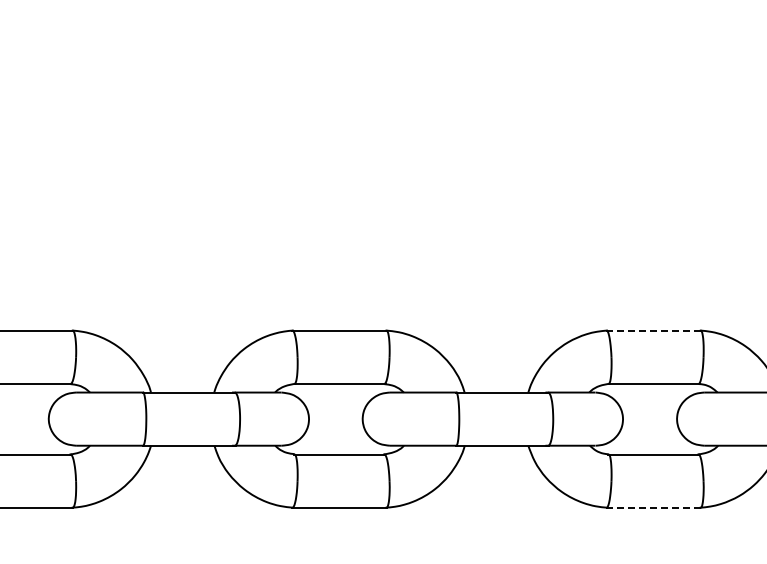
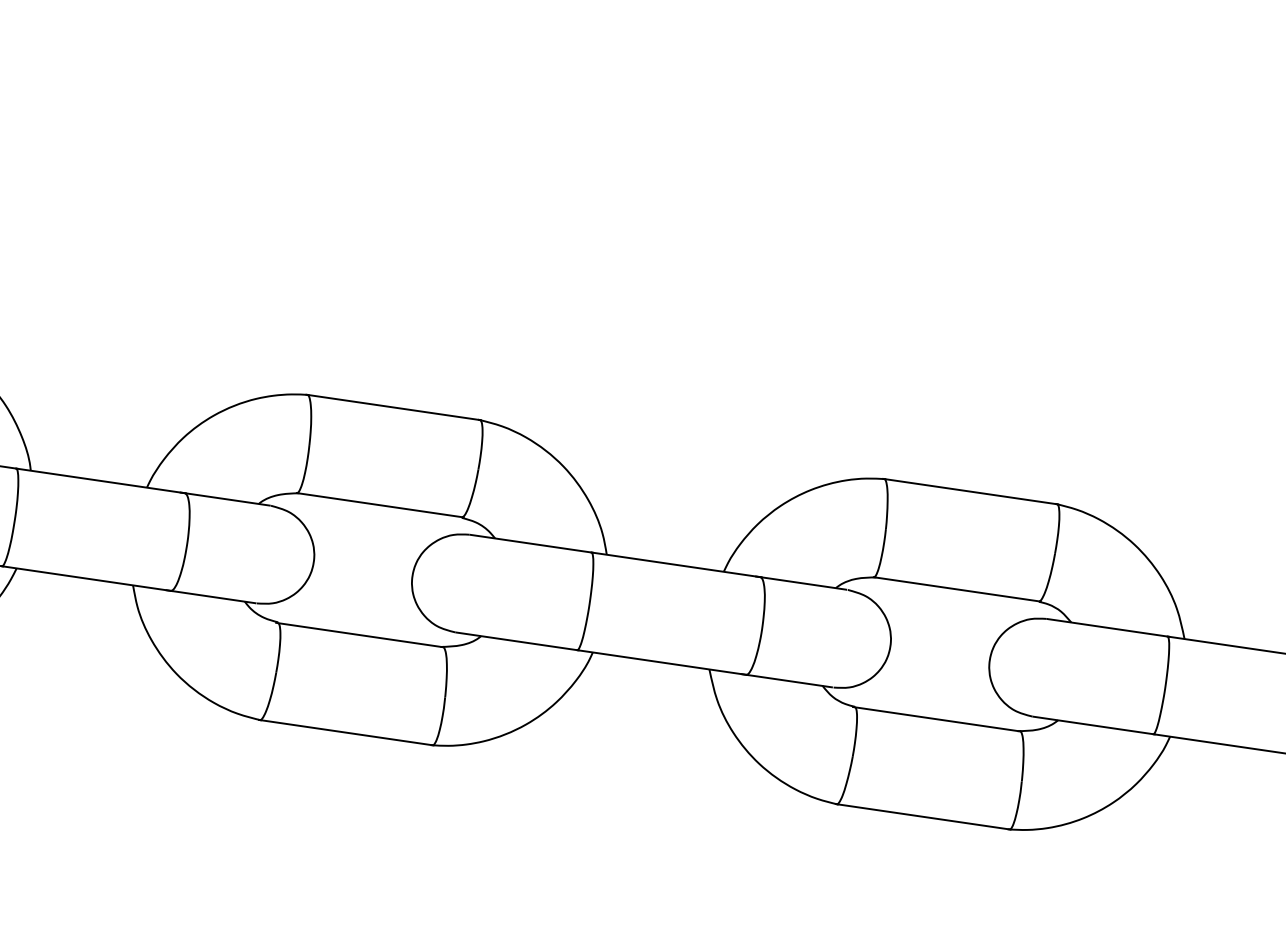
line: (653, 330) -> (970, 491), dashed -> solid
line: (653, 507) -> (922, 816), dashed -> solid

